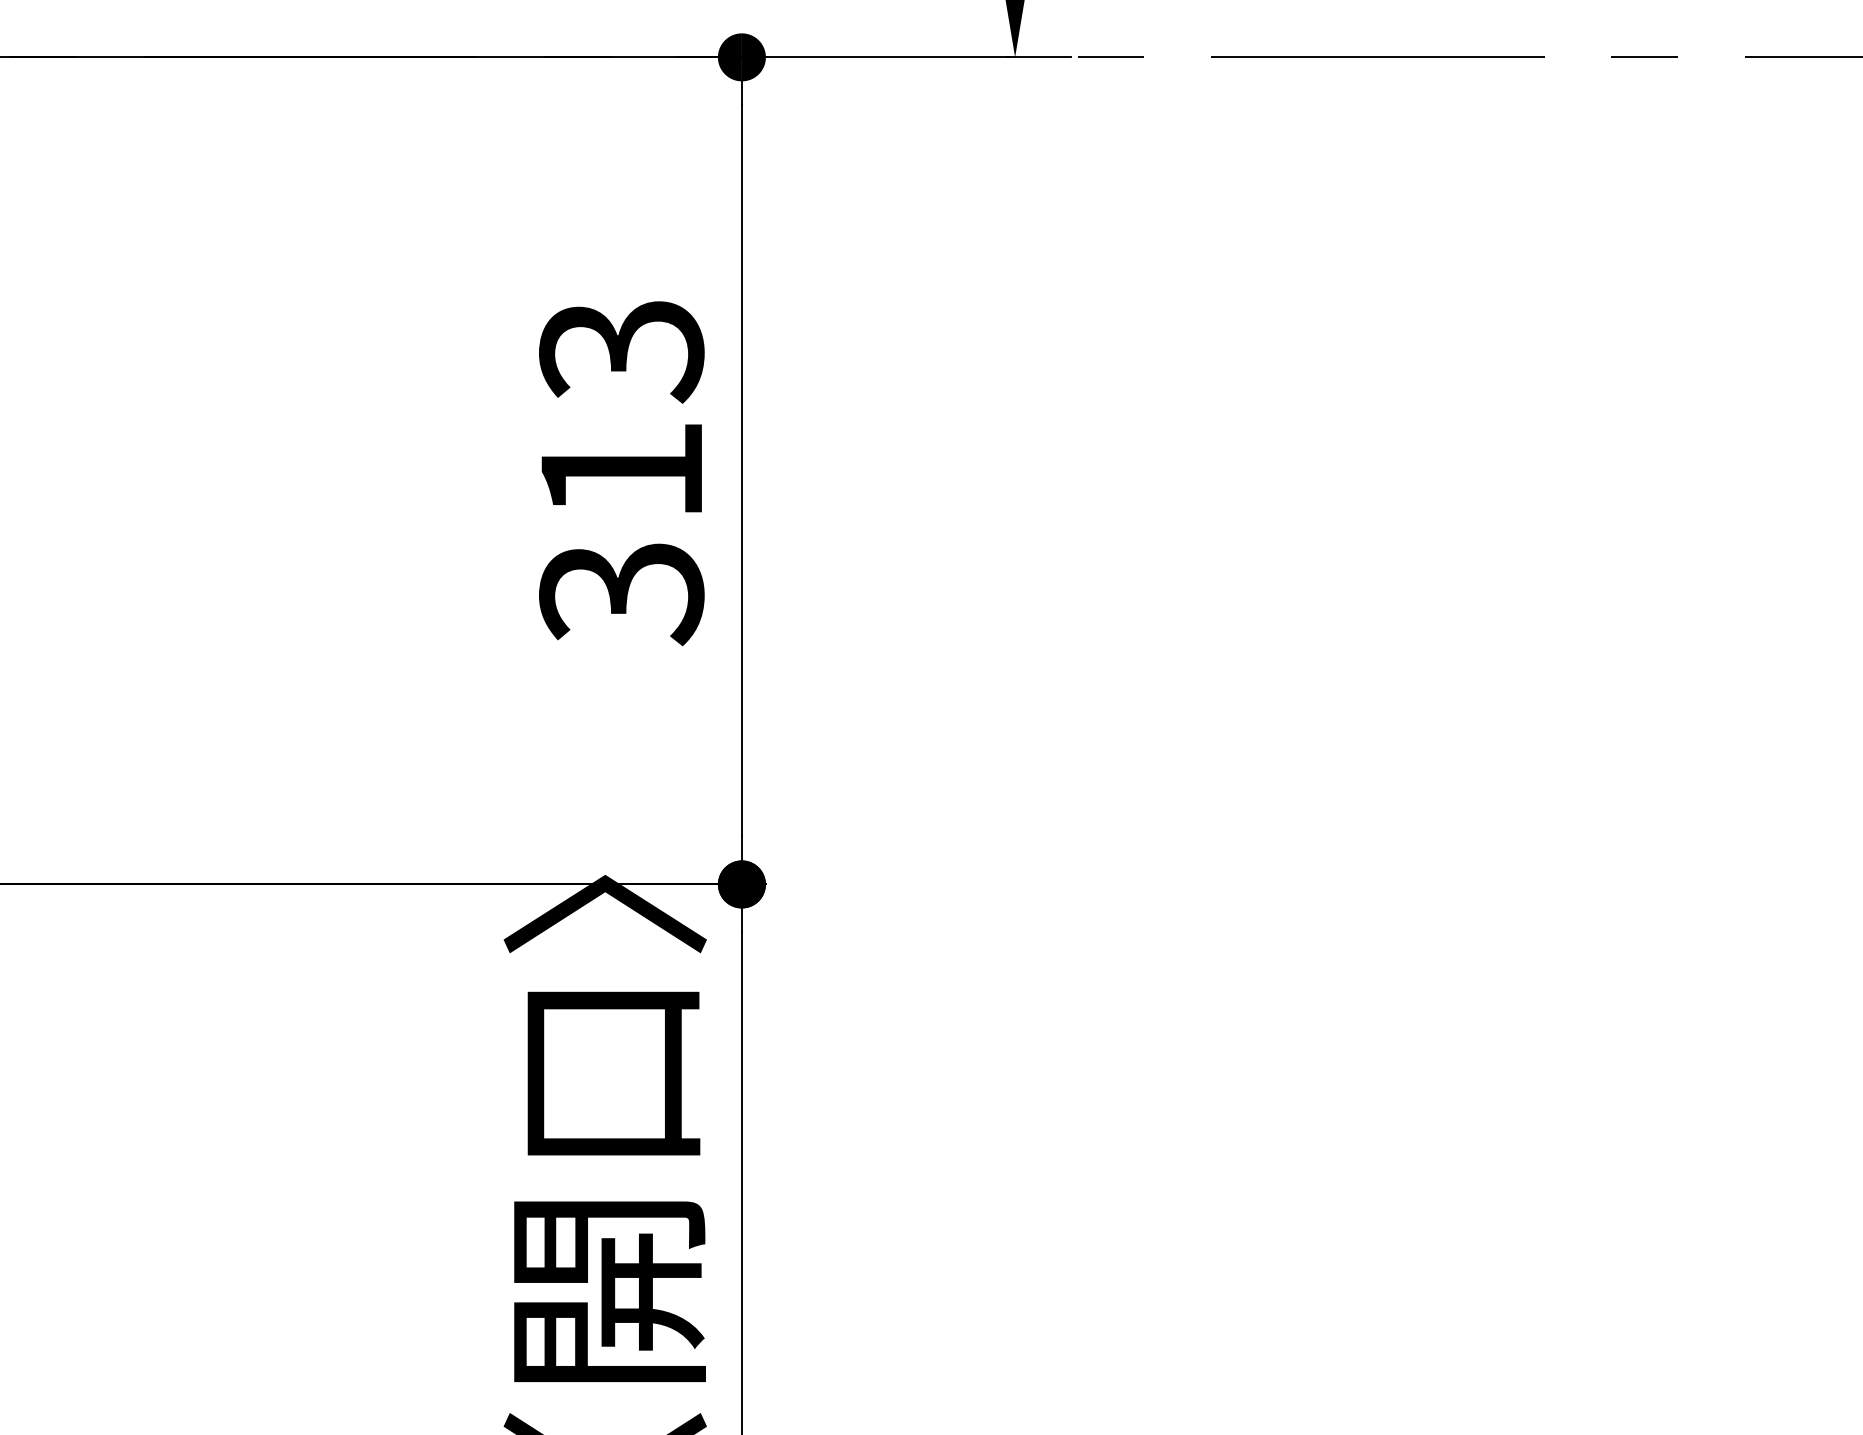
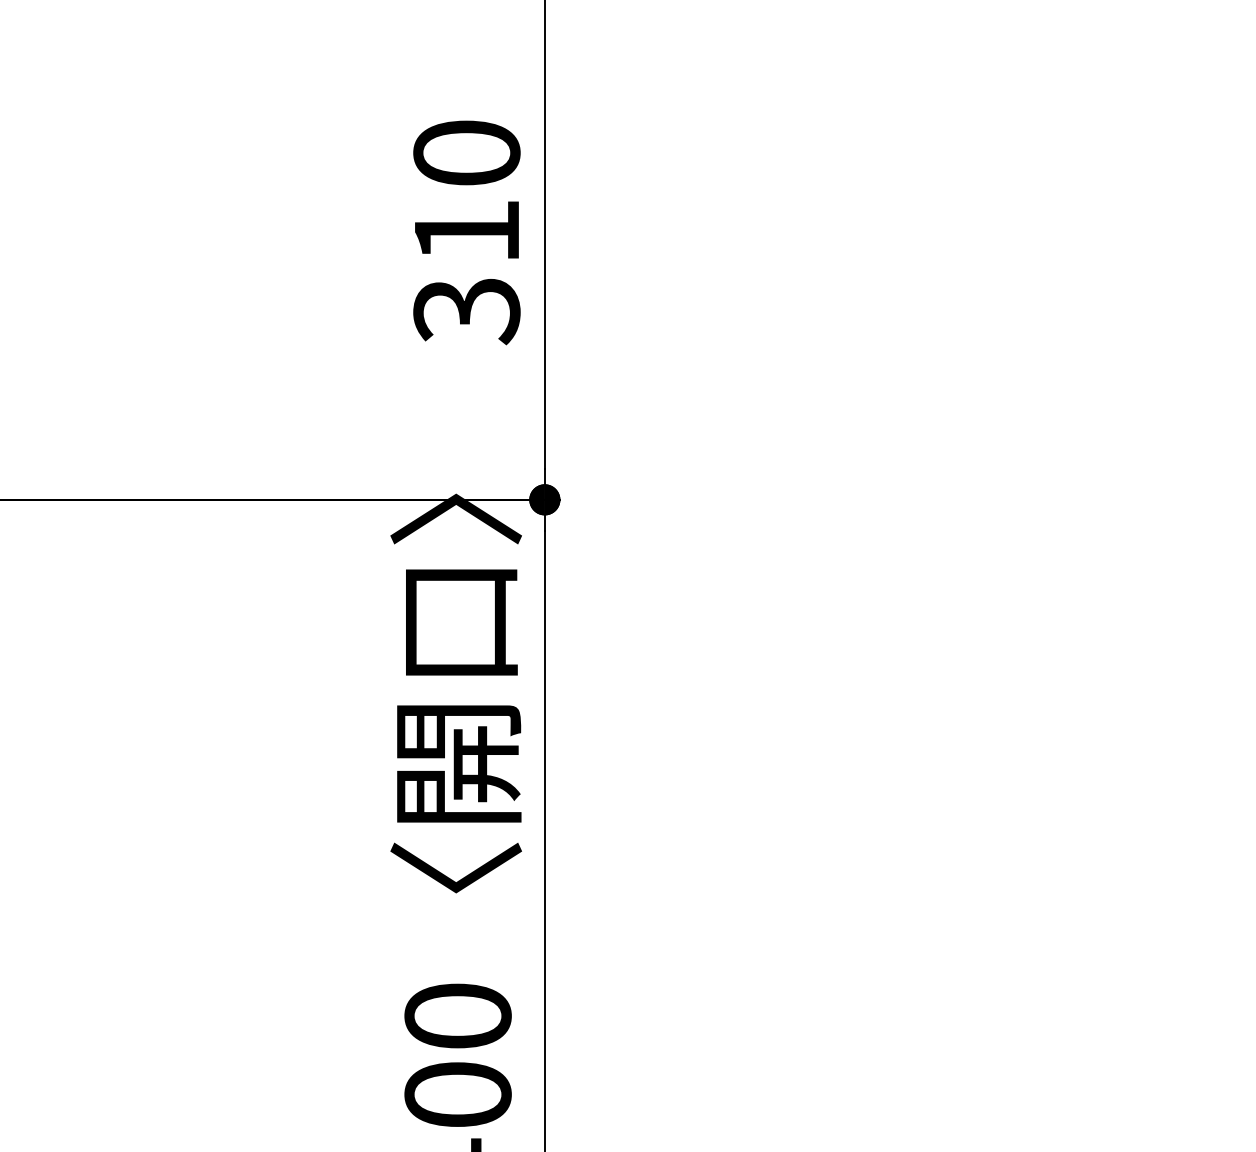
text: (621, 350) -> (466, 153), 313 -> 310

